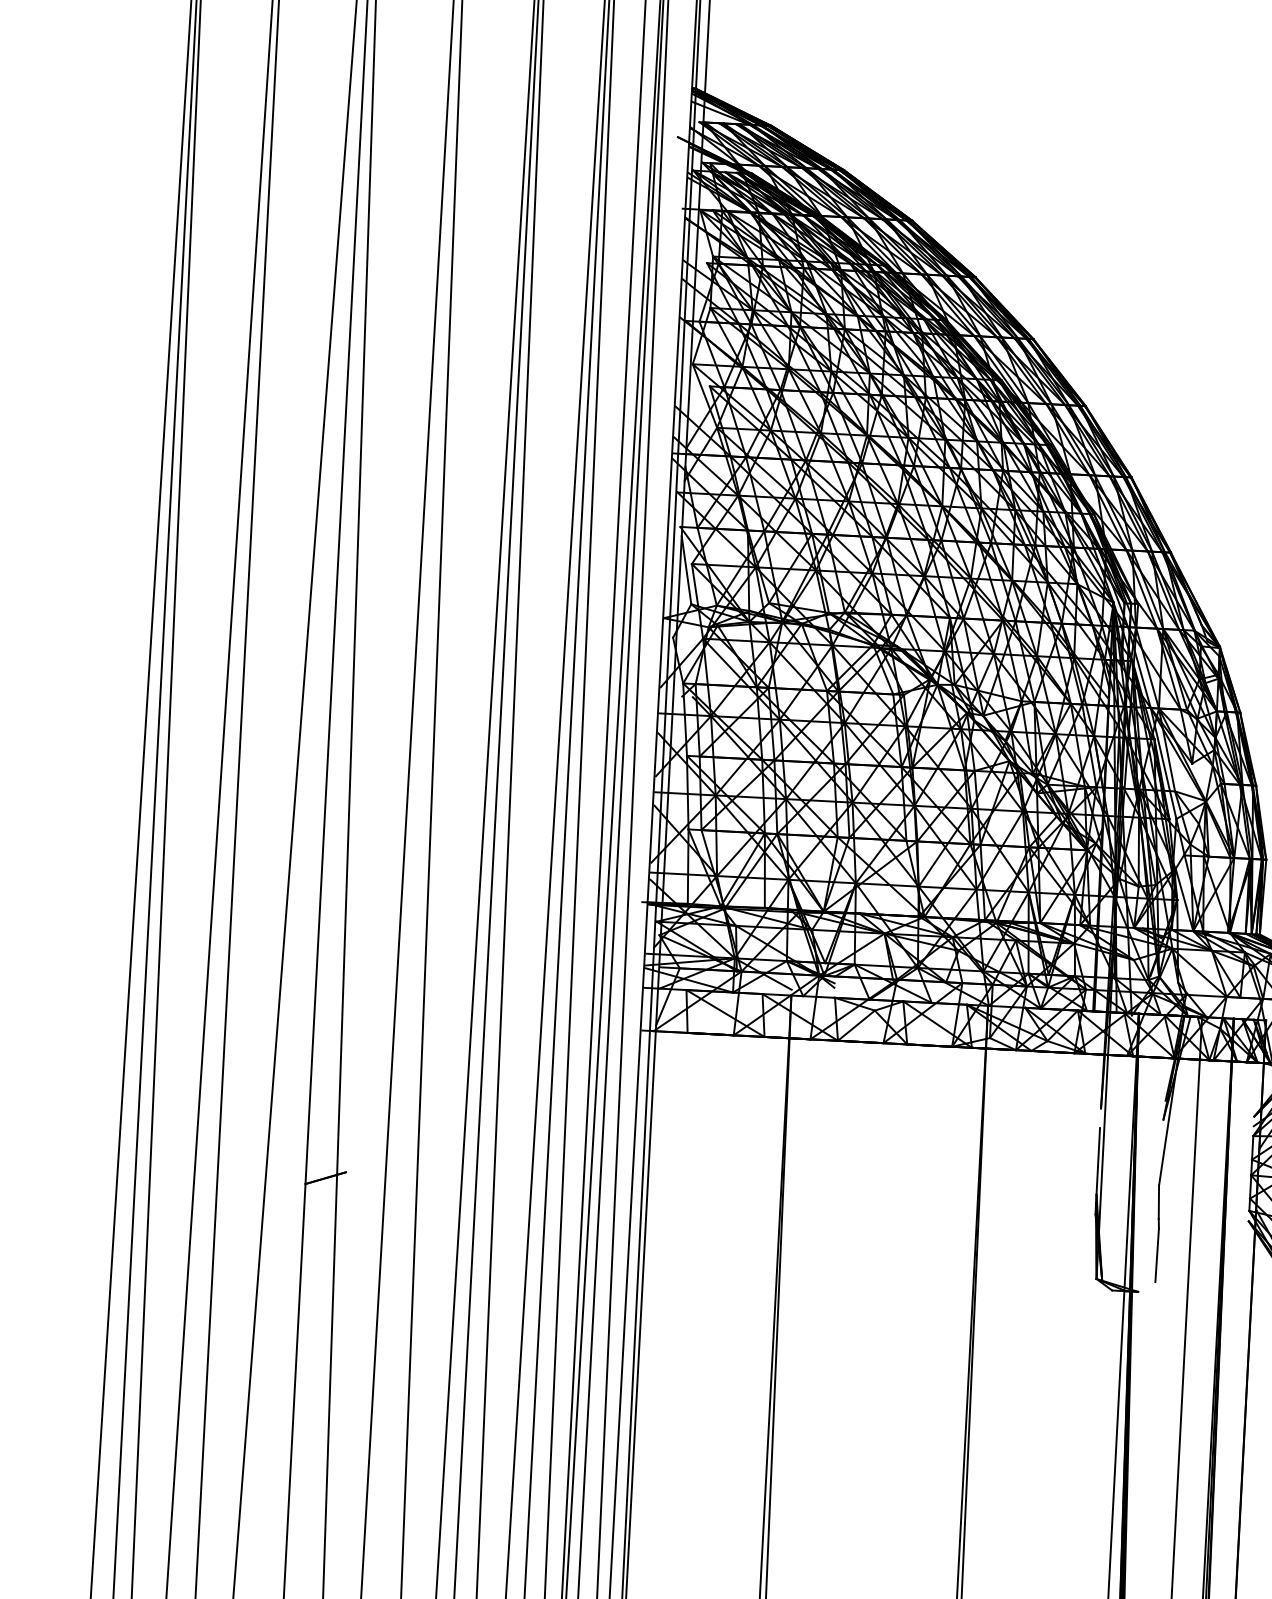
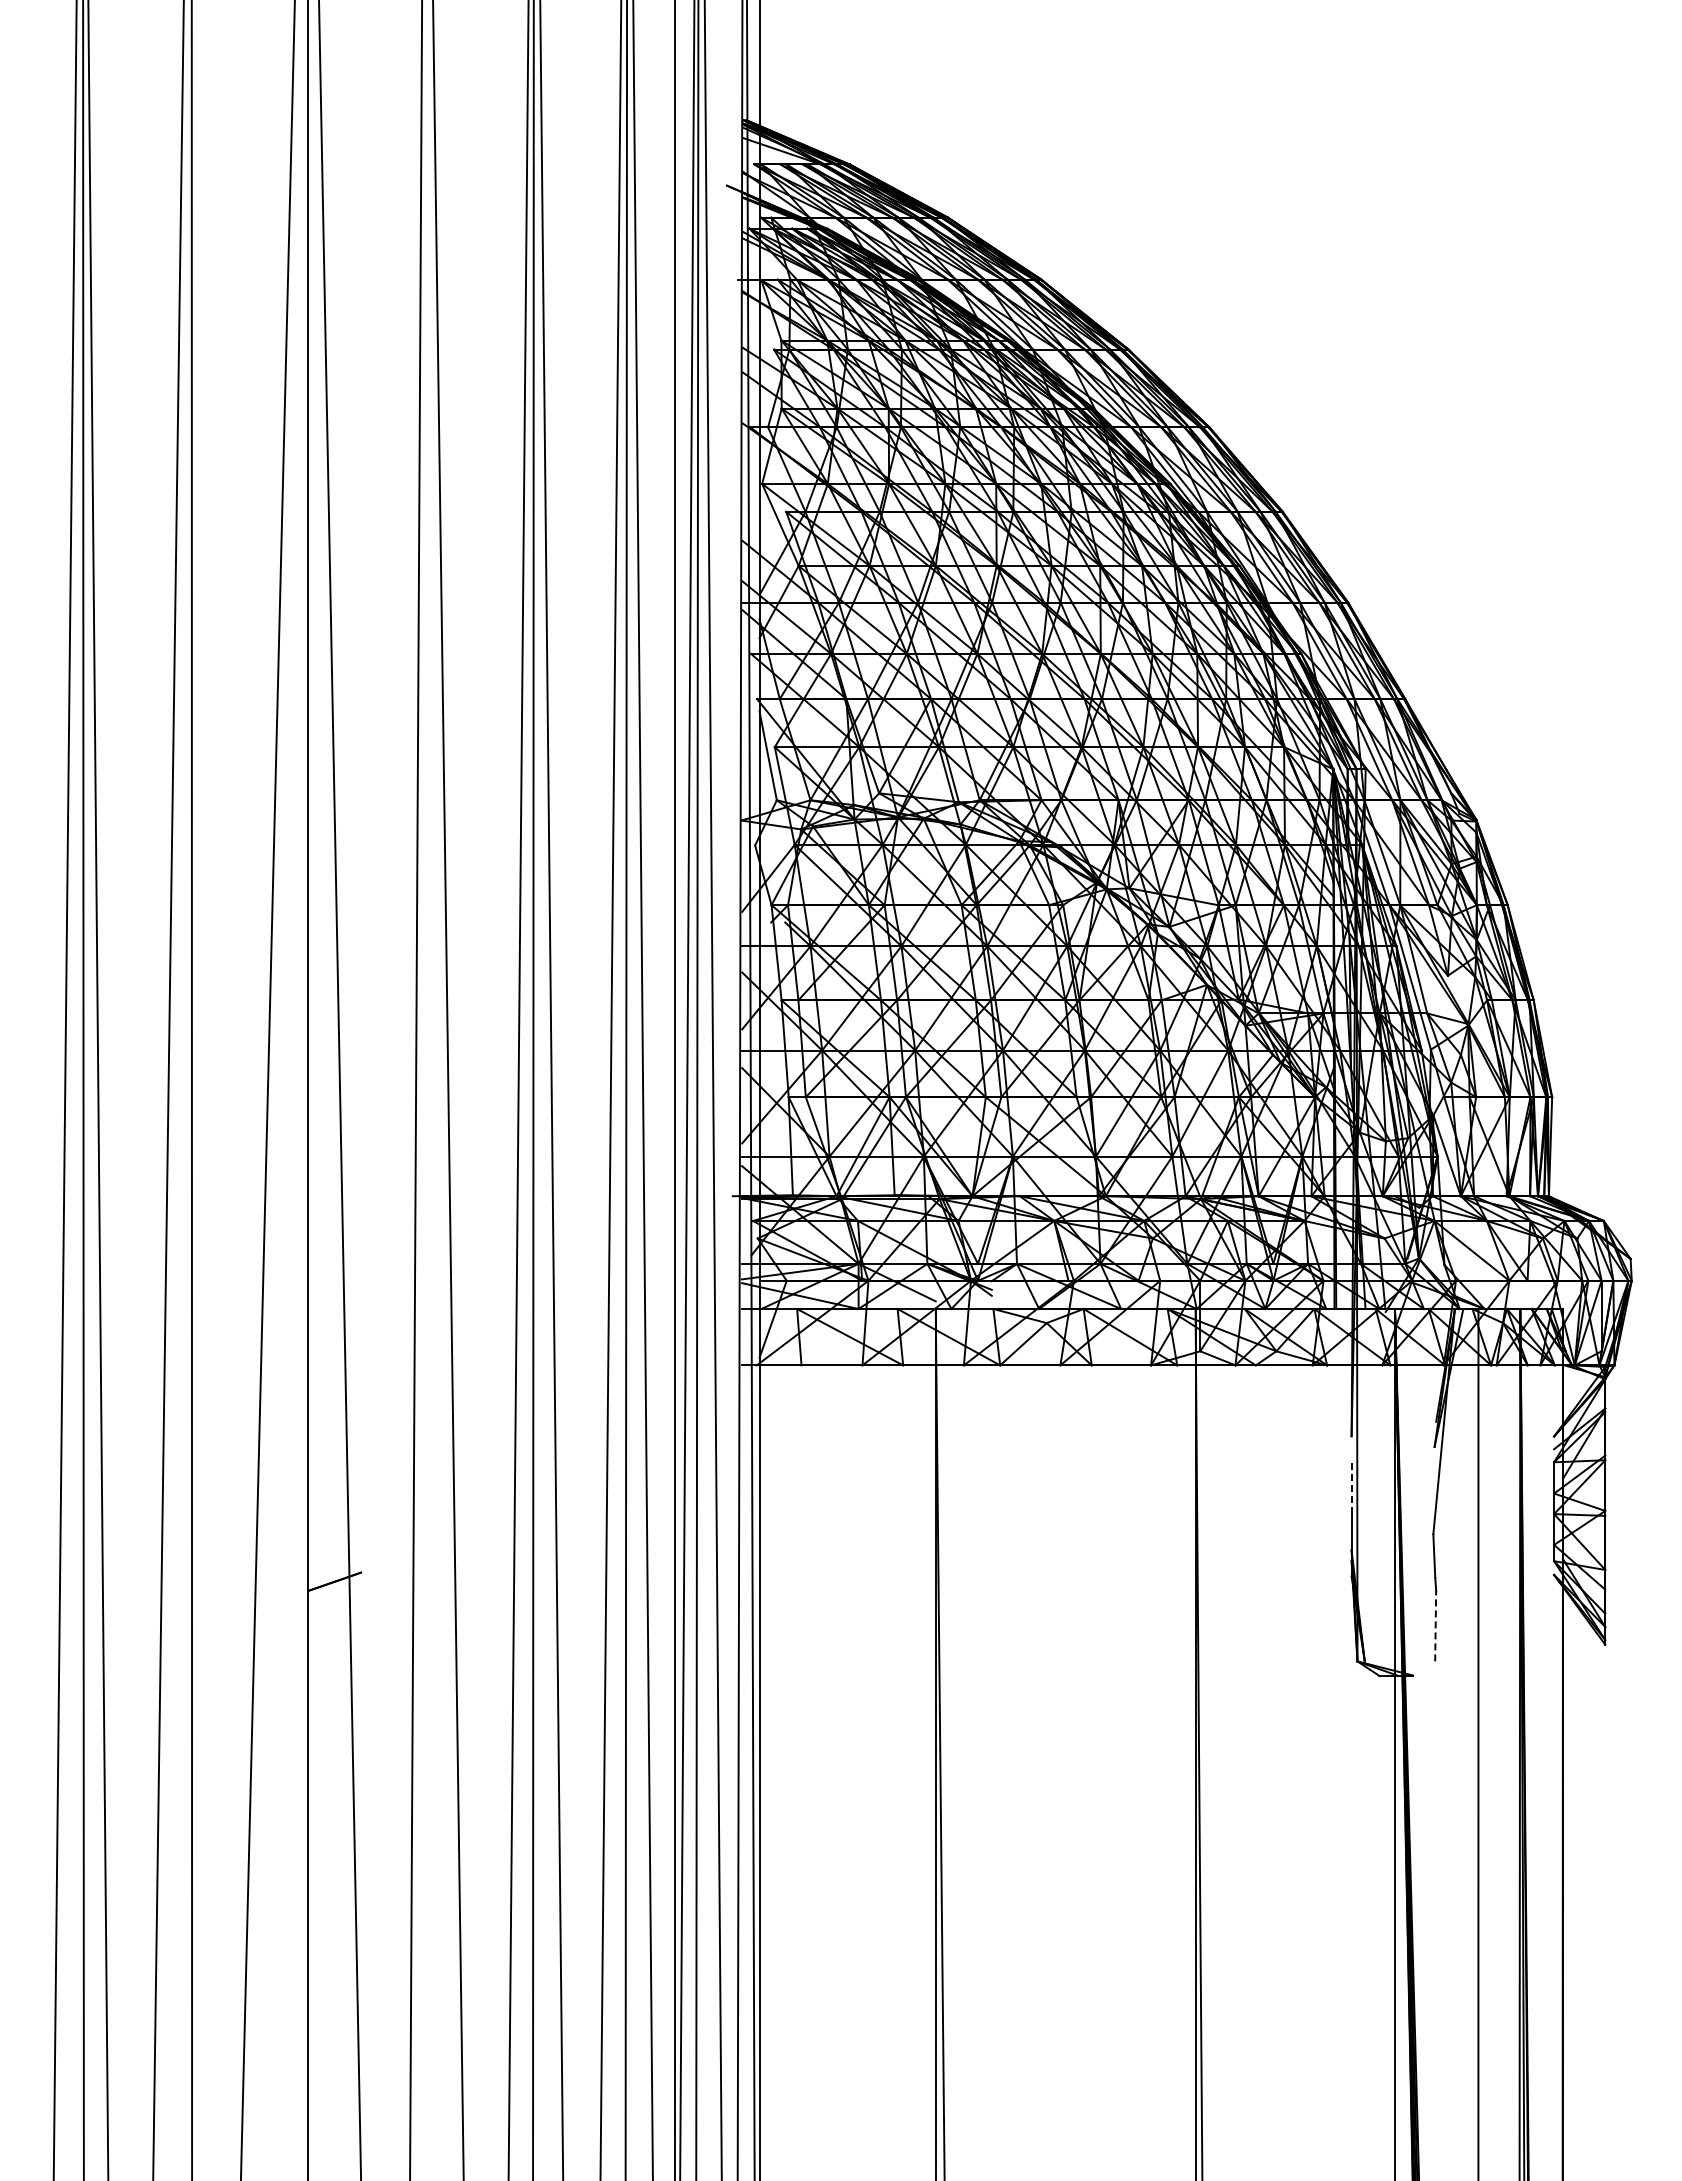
line: (1098, 1147) -> (1351, 1488), solid -> dashed
line: (1157, 1254) -> (1435, 1625), solid -> dashed

